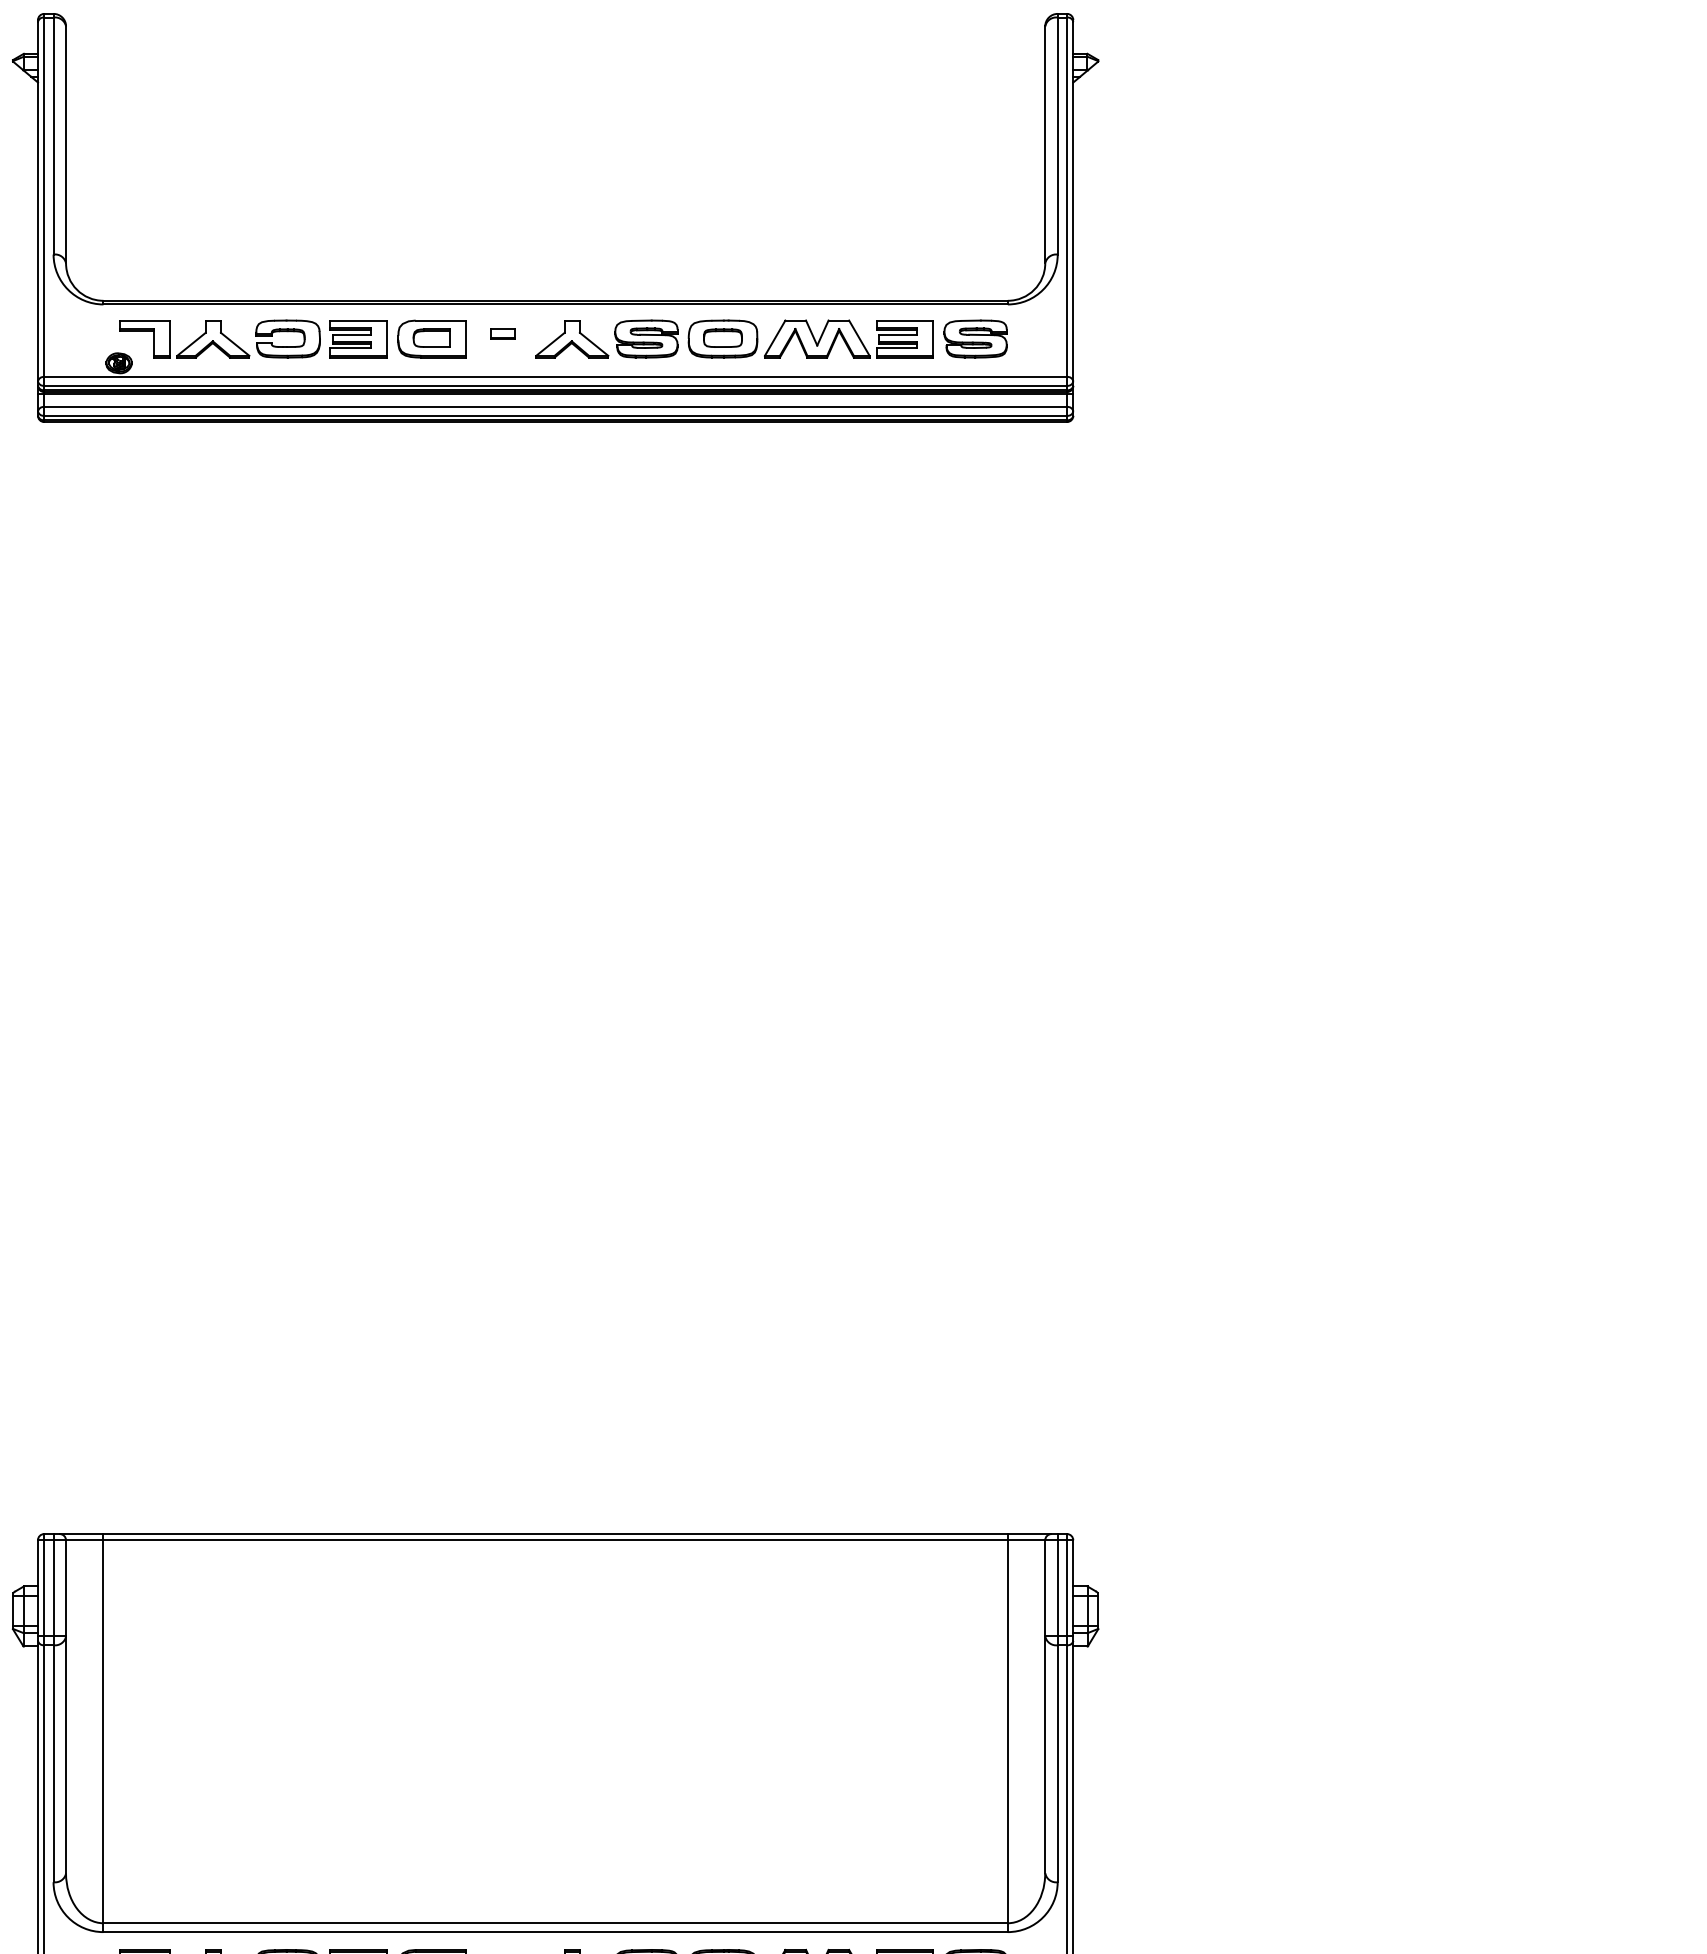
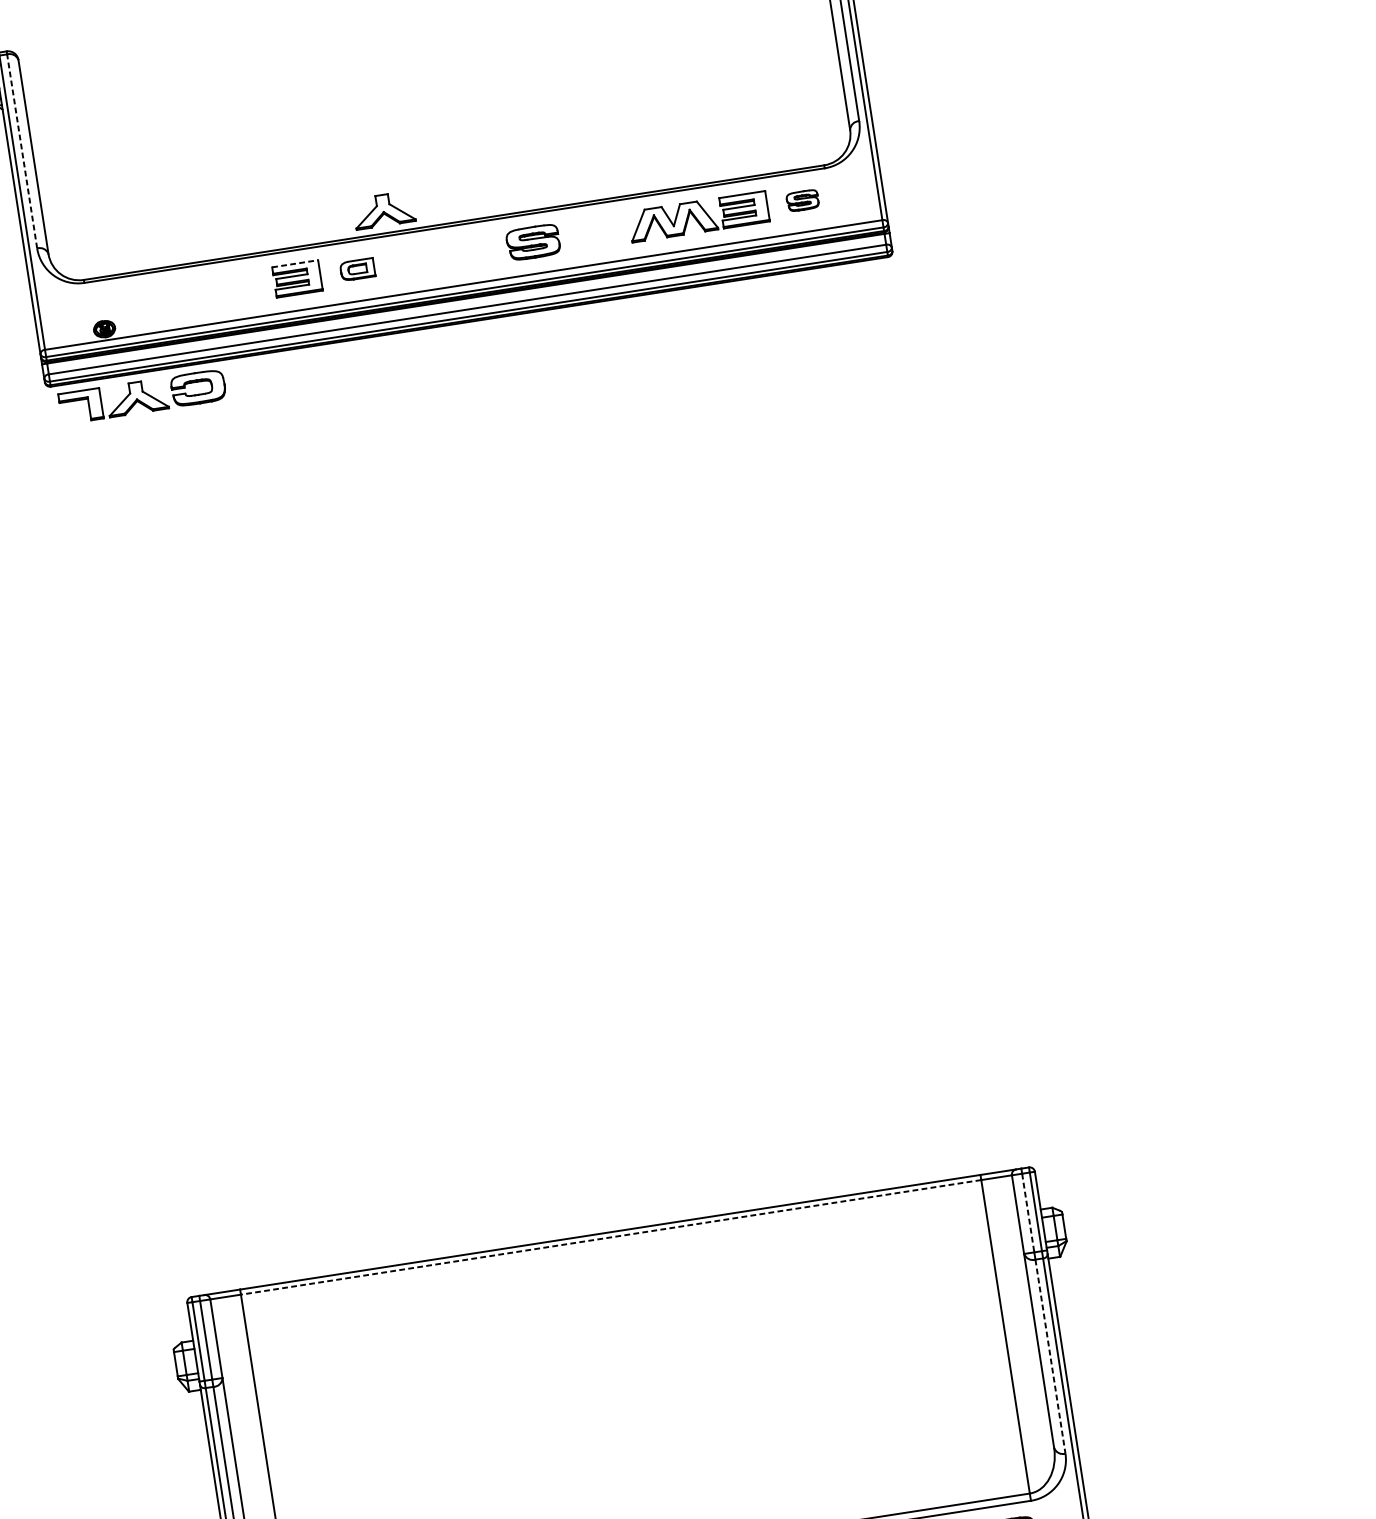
line: (53, 136) -> (22, 151), solid -> dashed
line: (359, 320) -> (295, 263), solid -> dashed
part: (502, 333) -> (414, 256), removed
part: (219, 338) -> (142, 396), moved
part: (431, 338) -> (357, 269), size x0.6
part: (722, 338) -> (595, 232), removed
part: (975, 338) -> (802, 200), size x0.6
part: (572, 339) -> (384, 210), moved
line: (555, 1540) -> (611, 1237), solid -> dashed
line: (1057, 1588) -> (1028, 1213), solid -> dashed
line: (1057, 1763) -> (1050, 1356), solid -> dashed

